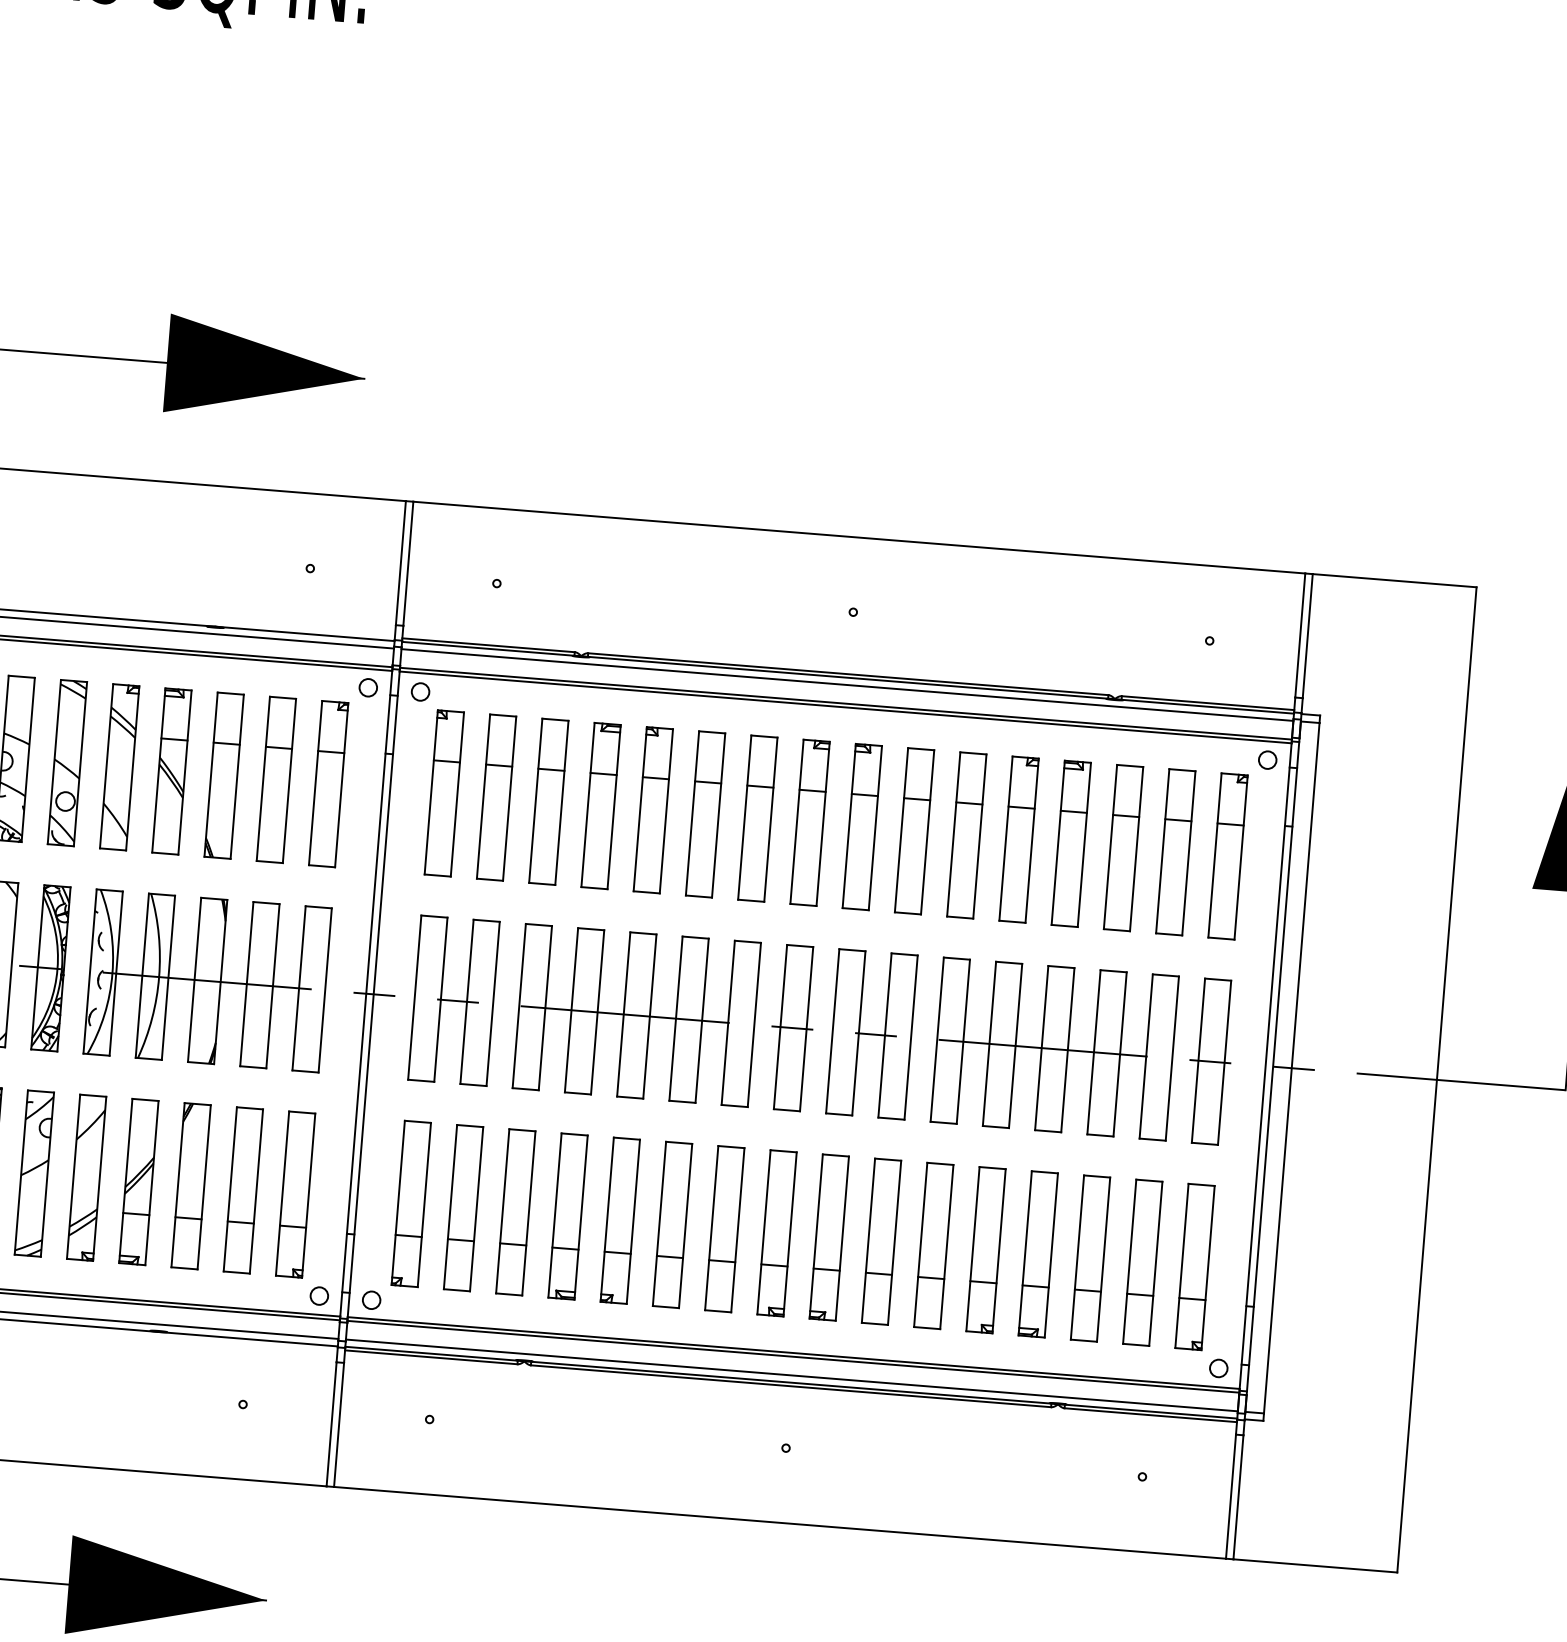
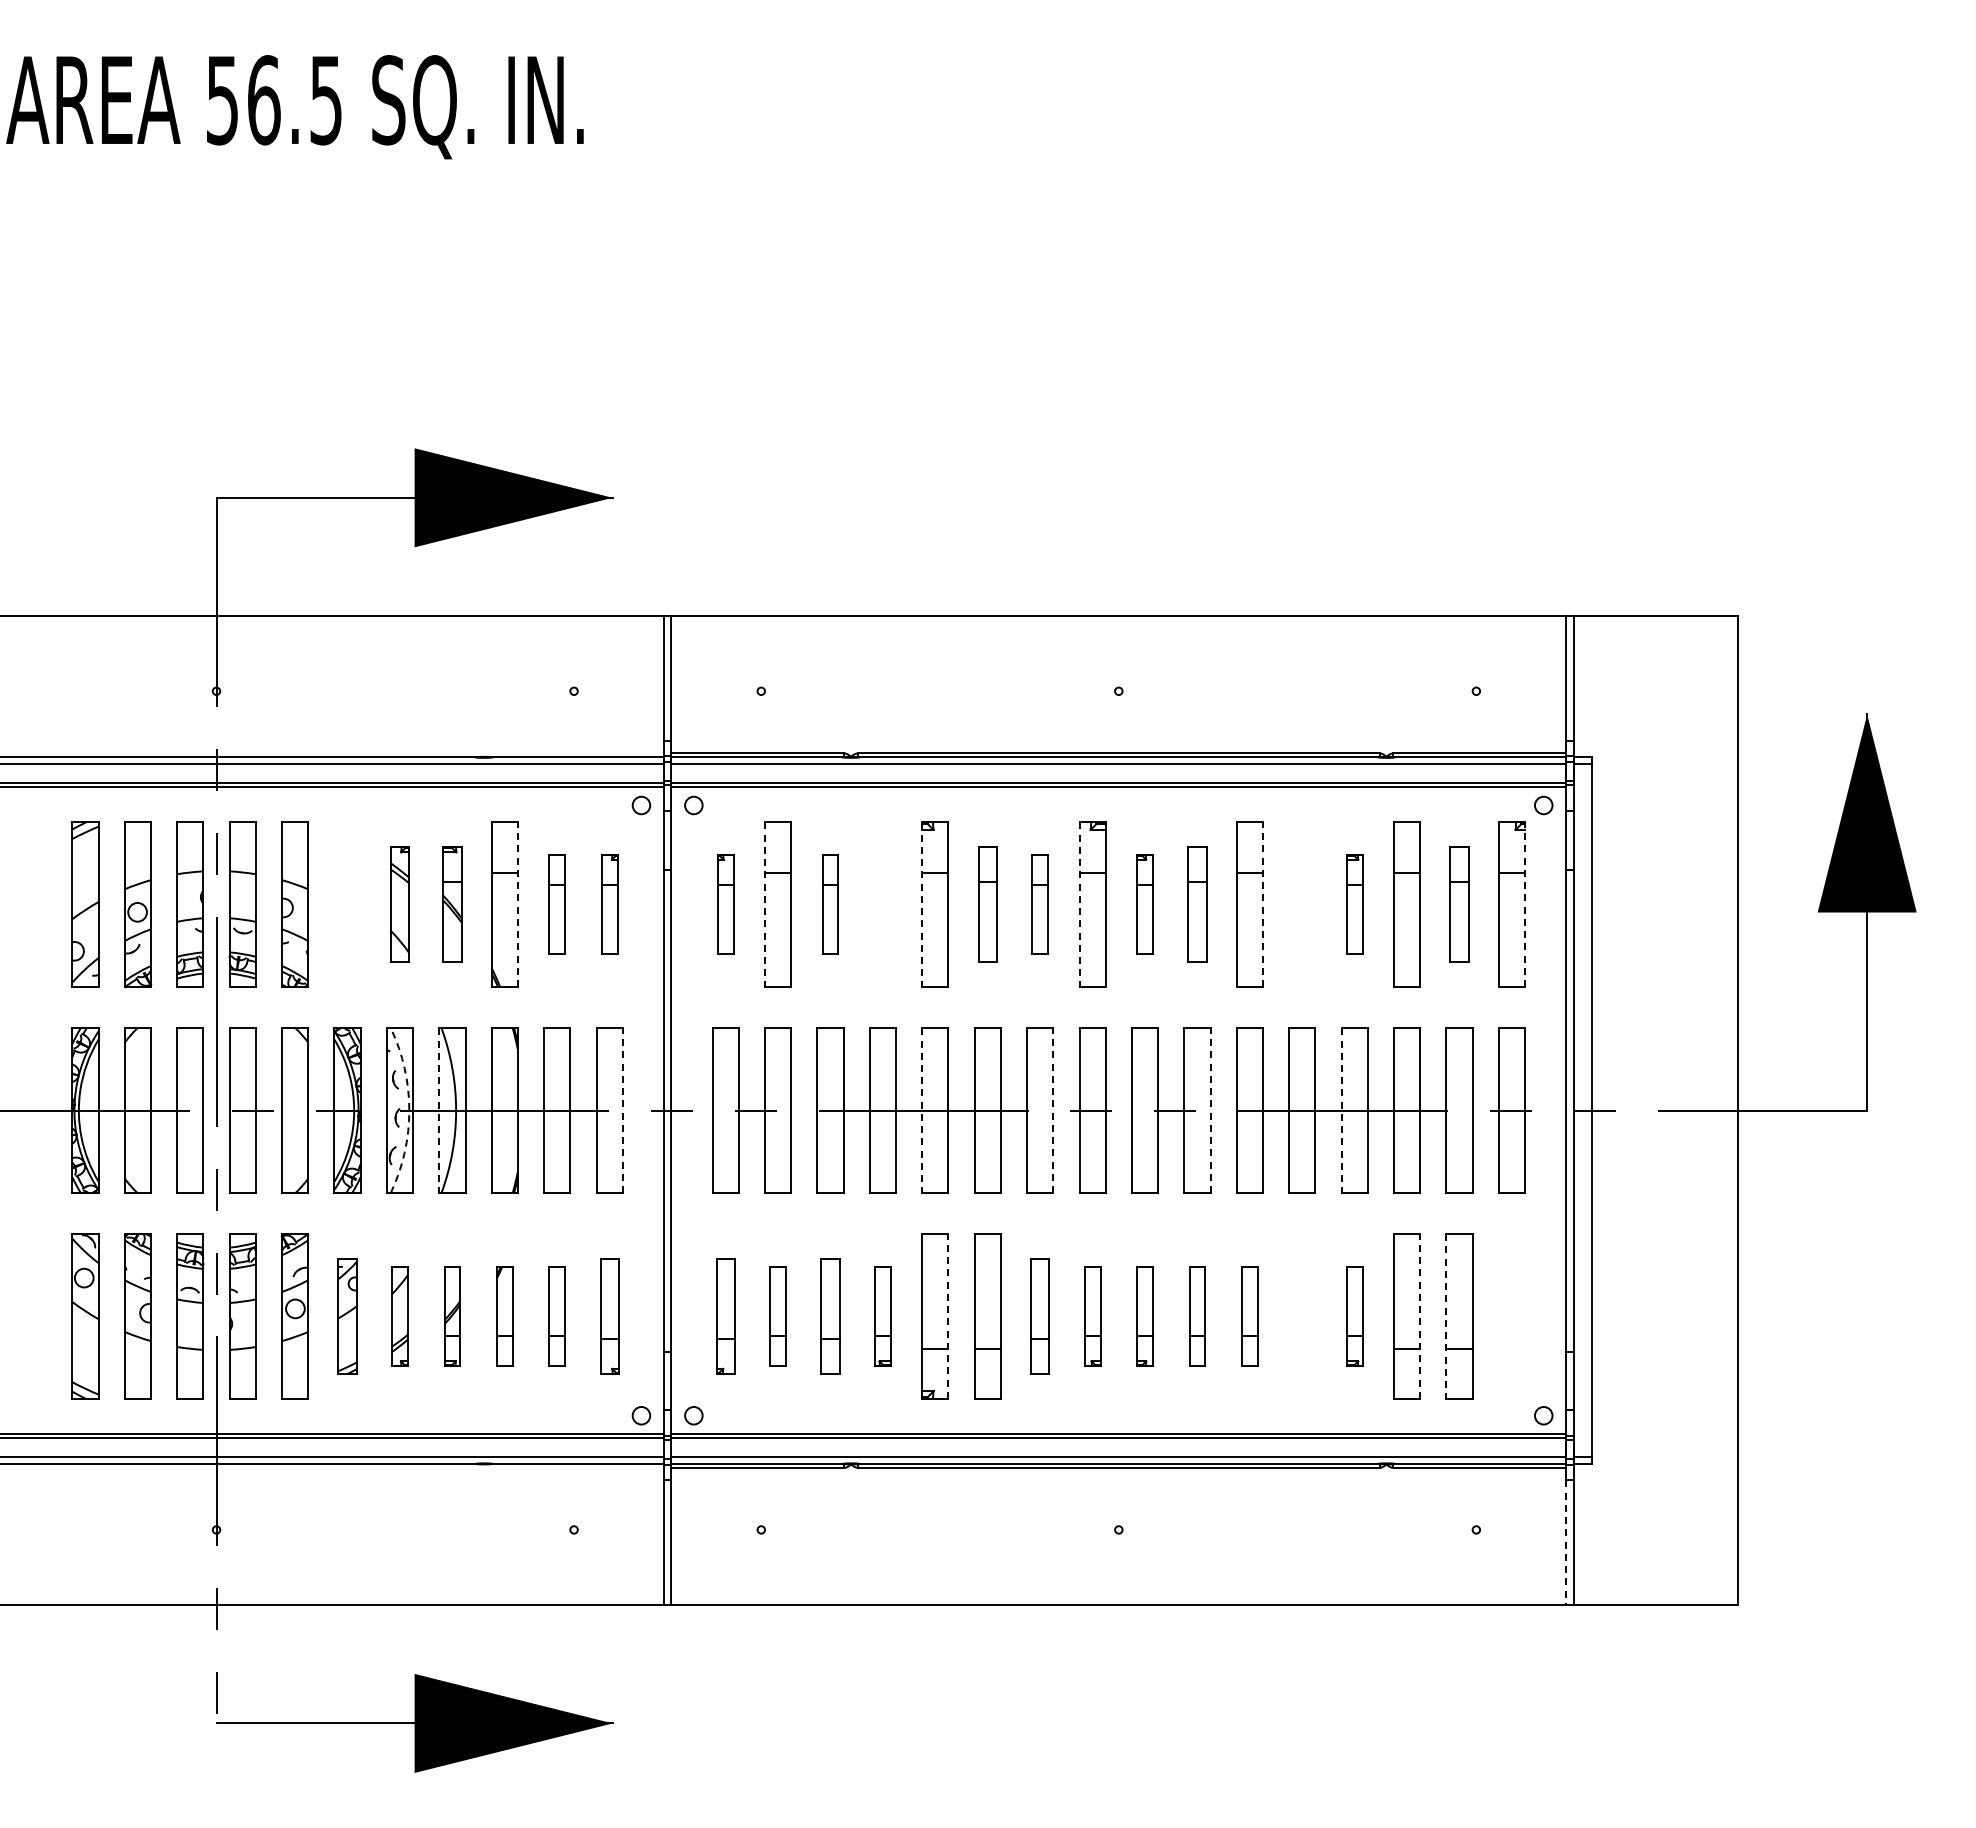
part: (67, 762) -> (347, 904), removed
part: (119, 767) -> (399, 904), size x0.7
part: (172, 771) -> (452, 904), size x0.7
line: (236, 776) -> (517, 904), solid -> dashed
part: (275, 779) -> (556, 904), size x0.6
part: (328, 783) -> (609, 904), size x0.6
part: (444, 793) -> (725, 904), size x0.6
line: (483, 797) -> (765, 905), solid -> dashed
part: (548, 801) -> (830, 904), size x0.6
part: (600, 805) -> (882, 904), removed
line: (640, 810) -> (922, 905), solid -> dashed
part: (705, 814) -> (987, 904), size x0.7
part: (757, 818) -> (1039, 904), size x0.6
line: (796, 822) -> (1079, 905), solid -> dashed
part: (861, 826) -> (1144, 904), size x0.6
part: (914, 831) -> (1197, 904), size x0.7
line: (979, 836) -> (1262, 904), solid -> dashed
part: (1018, 839) -> (1301, 904), removed
part: (1071, 843) -> (1354, 904), size x0.6
part: (1175, 852) -> (1459, 904), size x0.7
line: (1241, 857) -> (1525, 904), solid -> dashed
arc: (112, 973) -> (409, 1110), solid -> dashed
line: (142, 976) -> (439, 1111), solid -> dashed
line: (324, 990) -> (622, 1110), solid -> dashed
line: (623, 1015) -> (922, 1111), solid -> dashed
line: (754, 1024) -> (1053, 1110), solid -> dashed
line: (911, 1037) -> (1210, 1110), solid -> dashed
line: (1041, 1048) -> (1341, 1111), solid -> dashed
part: (34, 1173) -> (347, 1316), size x0.7
part: (86, 1177) -> (399, 1316), size x0.6
part: (139, 1182) -> (452, 1316), size x0.6
part: (190, 1186) -> (504, 1316), size x0.6
part: (242, 1190) -> (556, 1316), size x0.6
part: (295, 1194) -> (609, 1316), size x0.7
part: (411, 1203) -> (725, 1316), size x0.7
part: (462, 1208) -> (777, 1316), size x0.6
part: (515, 1212) -> (830, 1316), size x0.7
part: (567, 1216) -> (882, 1316), size x0.6
line: (633, 1221) -> (948, 1316), solid -> dashed
part: (724, 1229) -> (1039, 1316), size x0.7
part: (776, 1233) -> (1092, 1316), size x0.6
part: (828, 1237) -> (1144, 1316), size x0.6
part: (881, 1241) -> (1197, 1316), size x0.6
part: (933, 1245) -> (1249, 1316), size x0.6
part: (985, 1250) -> (1301, 1316), removed
part: (1038, 1254) -> (1354, 1316), size x0.6
line: (1103, 1259) -> (1420, 1316), solid -> dashed
line: (1129, 1262) -> (1446, 1317), solid -> dashed
part: (1194, 1266) -> (1511, 1316), removed
line: (1231, 1497) -> (1566, 1543), solid -> dashed

